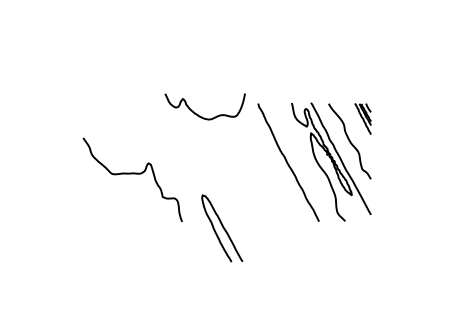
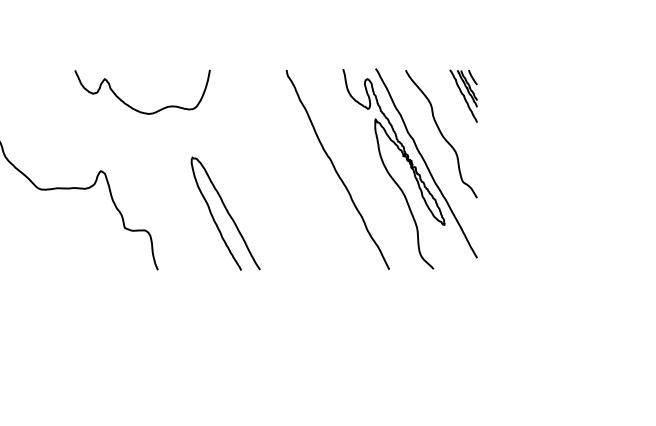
curve: (198, 114) -> (131, 105), moved
curve: (222, 227) -> (225, 211), moved

